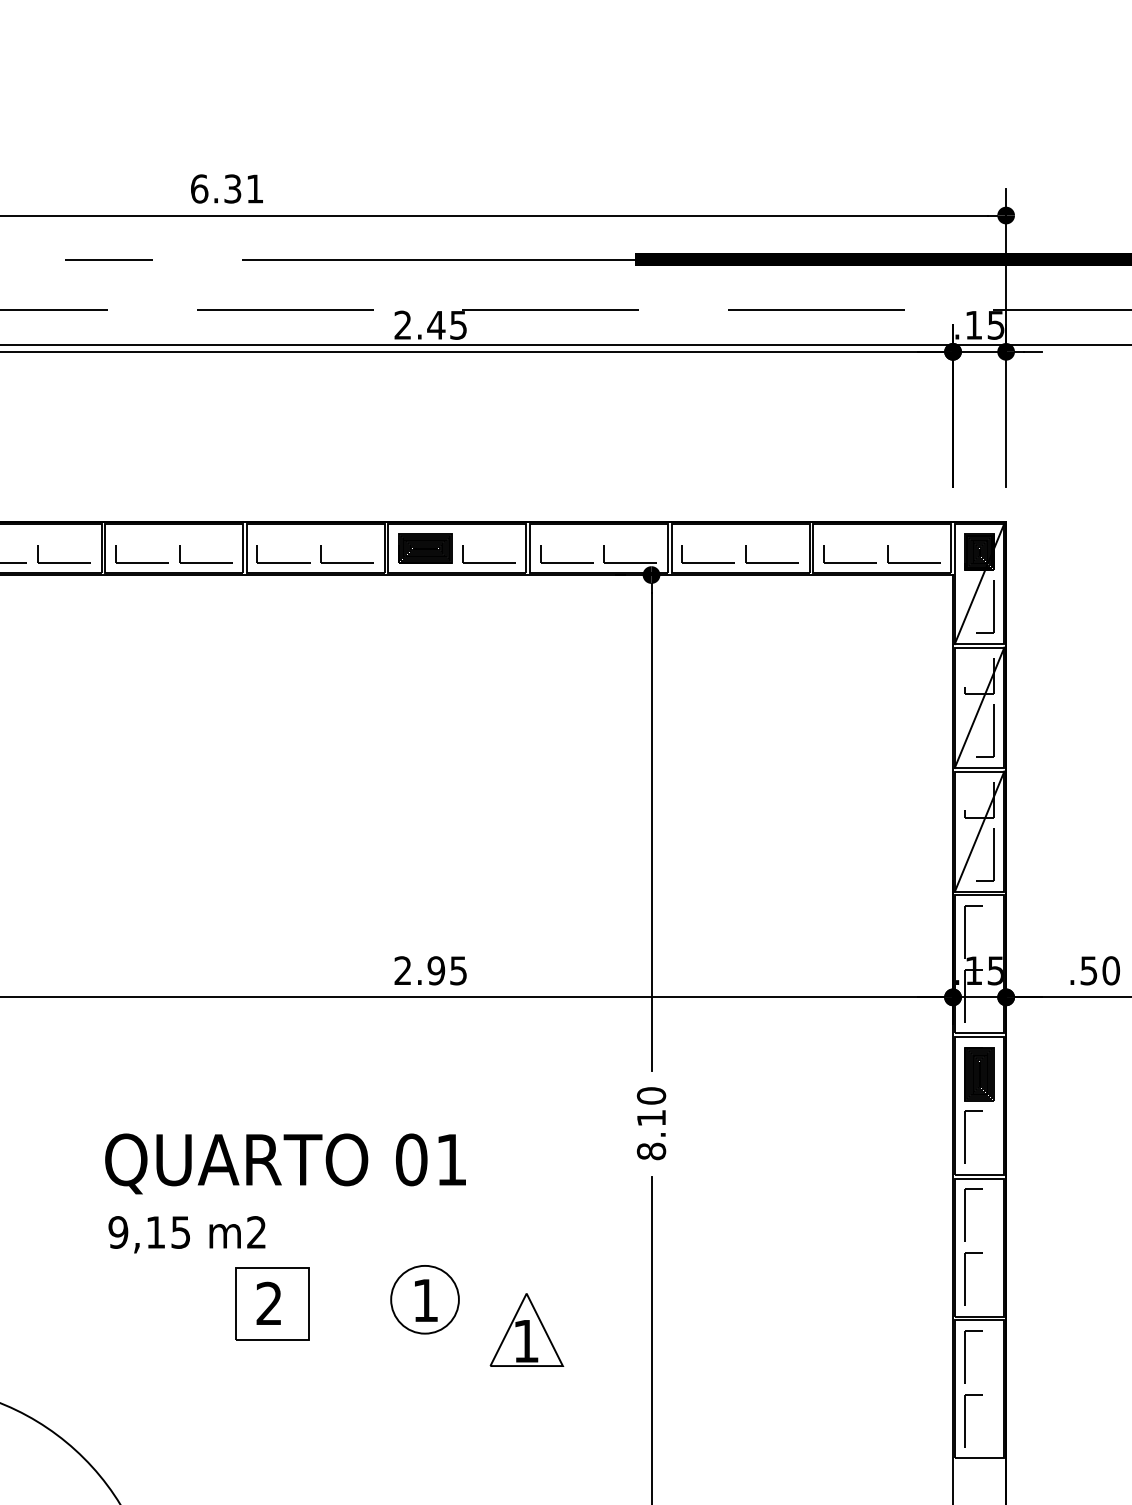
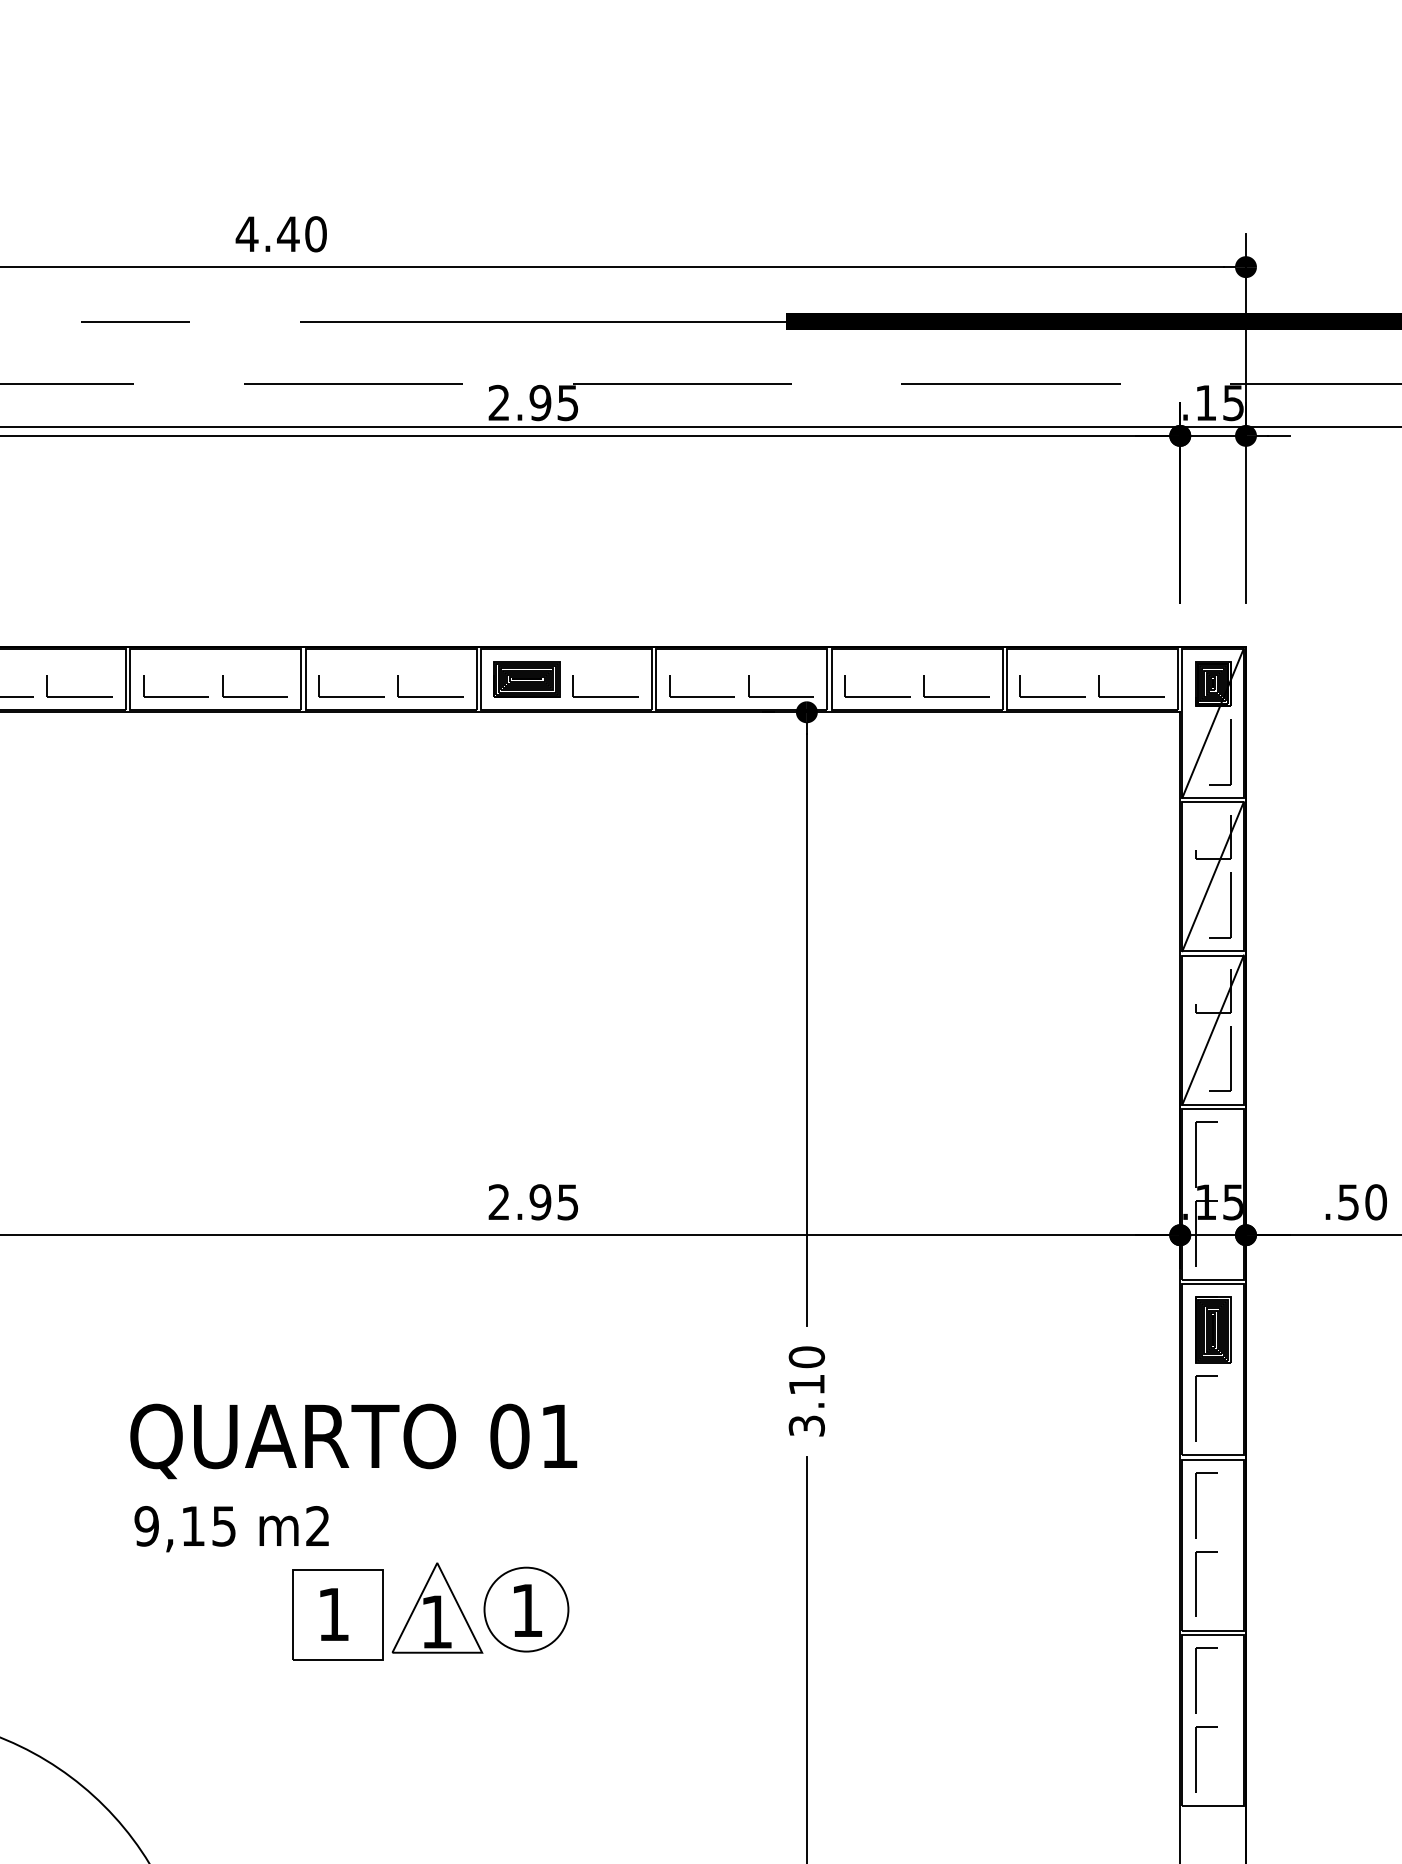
text: (226, 189) -> (280, 234), 6.31 -> 4.40
text: (436, 324) -> (540, 402), 2.45 -> 2.95
text: (651, 1151) -> (806, 1425), 8.10 -> 3.10
text: (269, 1302) -> (333, 1613), 2 -> 1
part: (526, 1329) -> (437, 1607), moved

